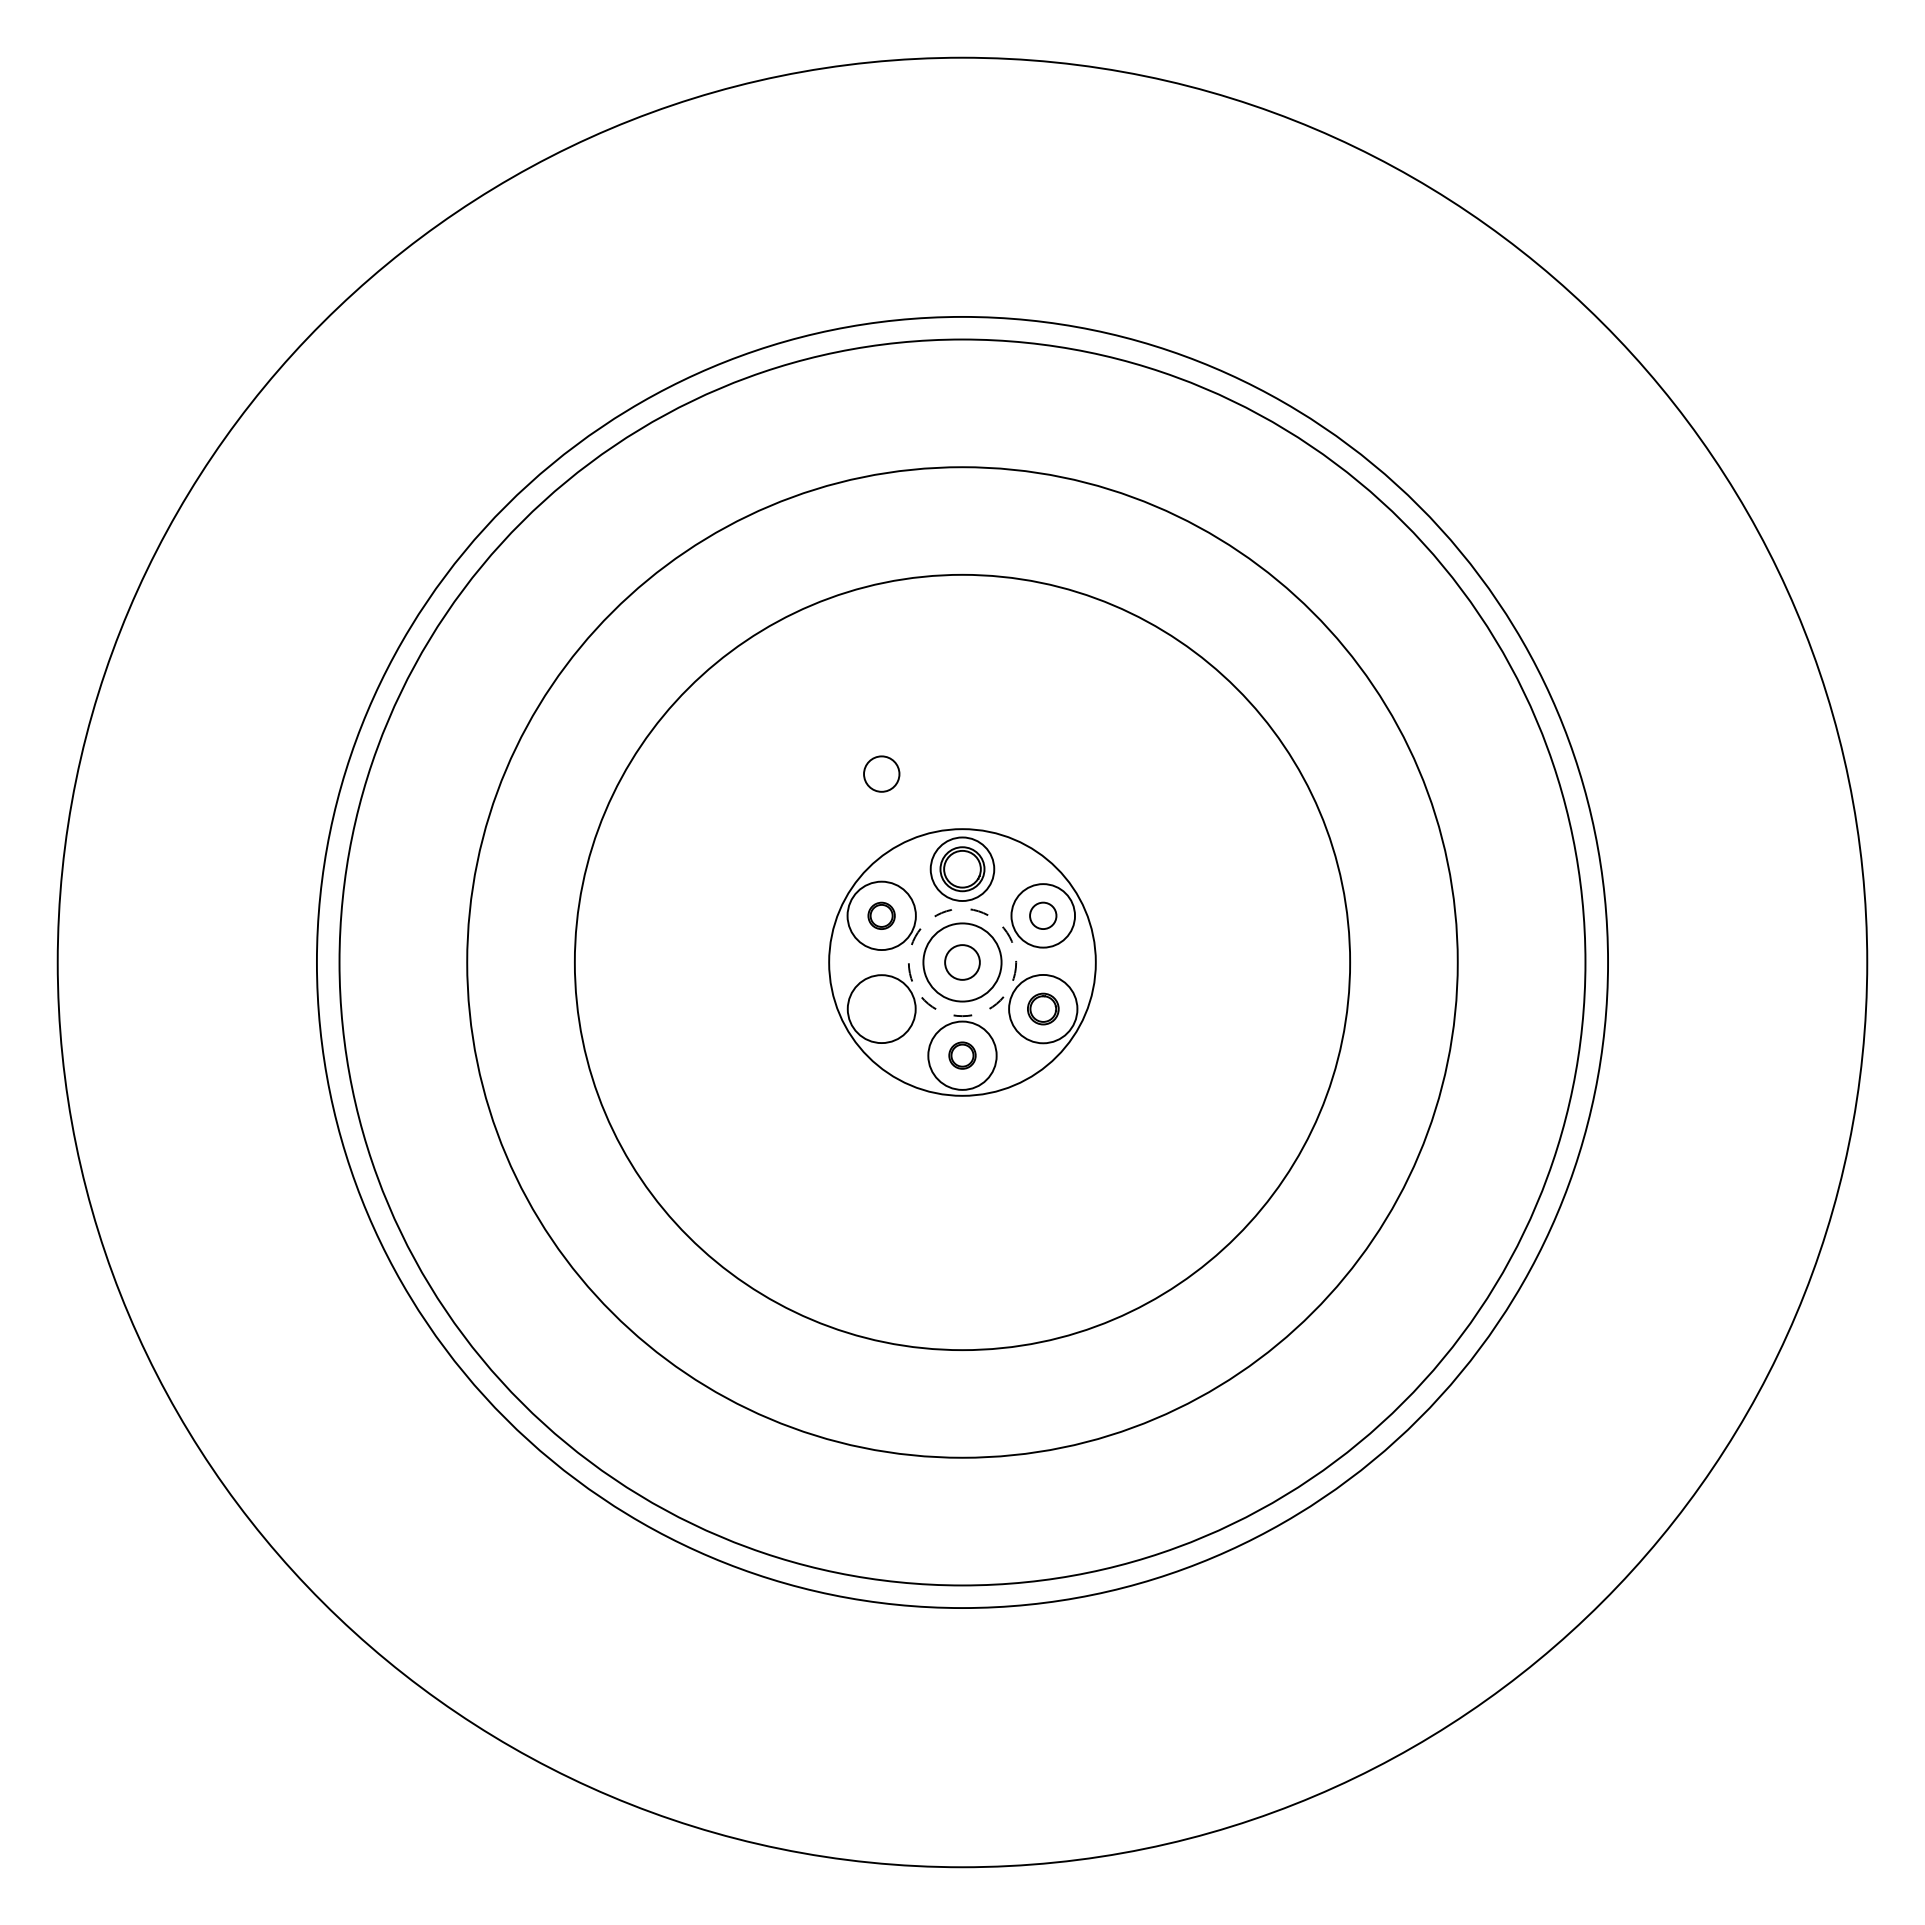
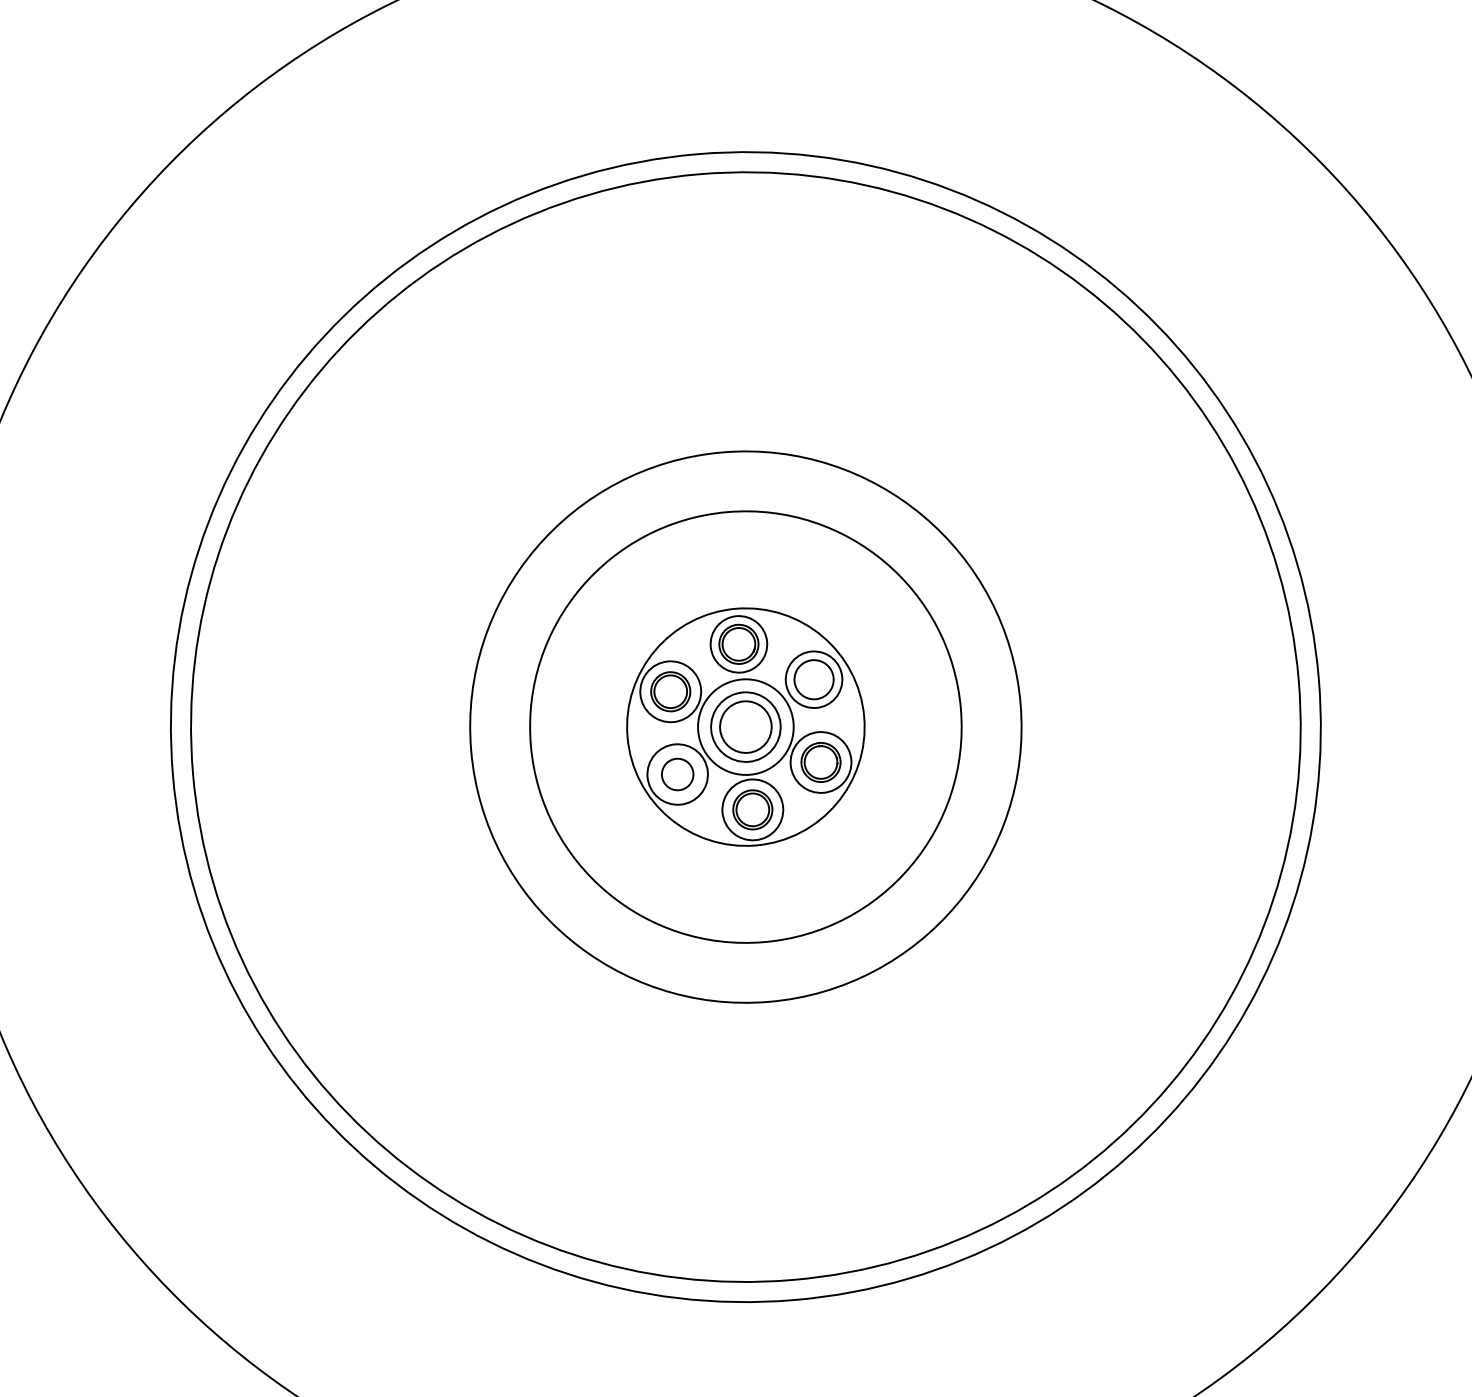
circle: (881, 773) -> (677, 773), moved
part: (881, 915) -> (670, 691), size x1.67
circle: (1043, 915) -> (814, 679), size x1.67
circle: (962, 962) -> (745, 727), dashed -> solid
circle: (962, 962) -> (745, 727), size x0.62
circle: (962, 962) -> (745, 727), size x0.62
circle: (962, 962) -> (745, 727), size x1.67
part: (1043, 1008) -> (821, 761), size x1.43
part: (962, 1055) -> (752, 809), size x1.67

